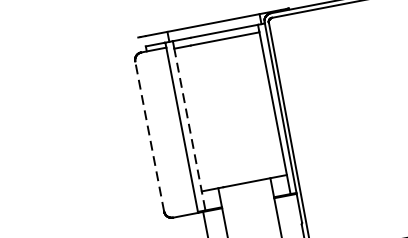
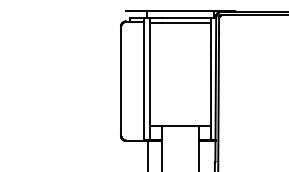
line: (189, 129) -> (149, 81), dashed -> solid
line: (150, 135) -> (121, 80), dashed -> solid

